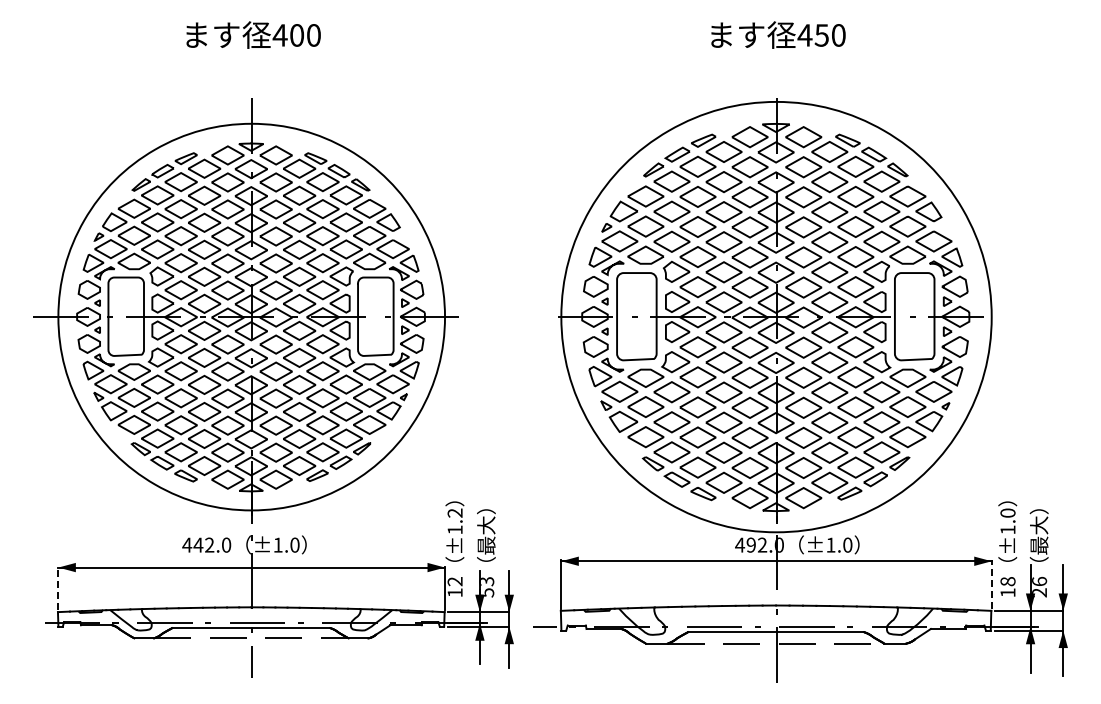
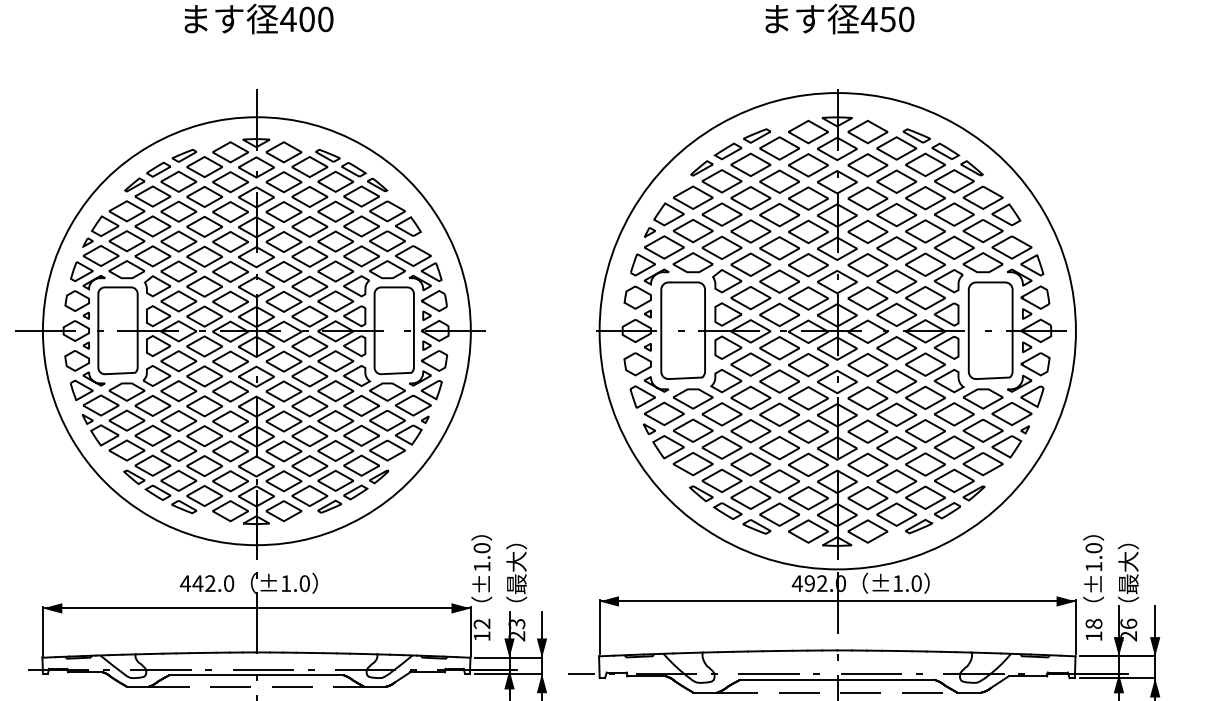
text: (454, 512) -> (481, 547), ±1.2 -> ±1.0
line: (991, 583) -> (1075, 626), dashed -> solid
line: (58, 588) -> (43, 631), dashed -> solid
text: (487, 592) -> (517, 636), 53 -> 23

